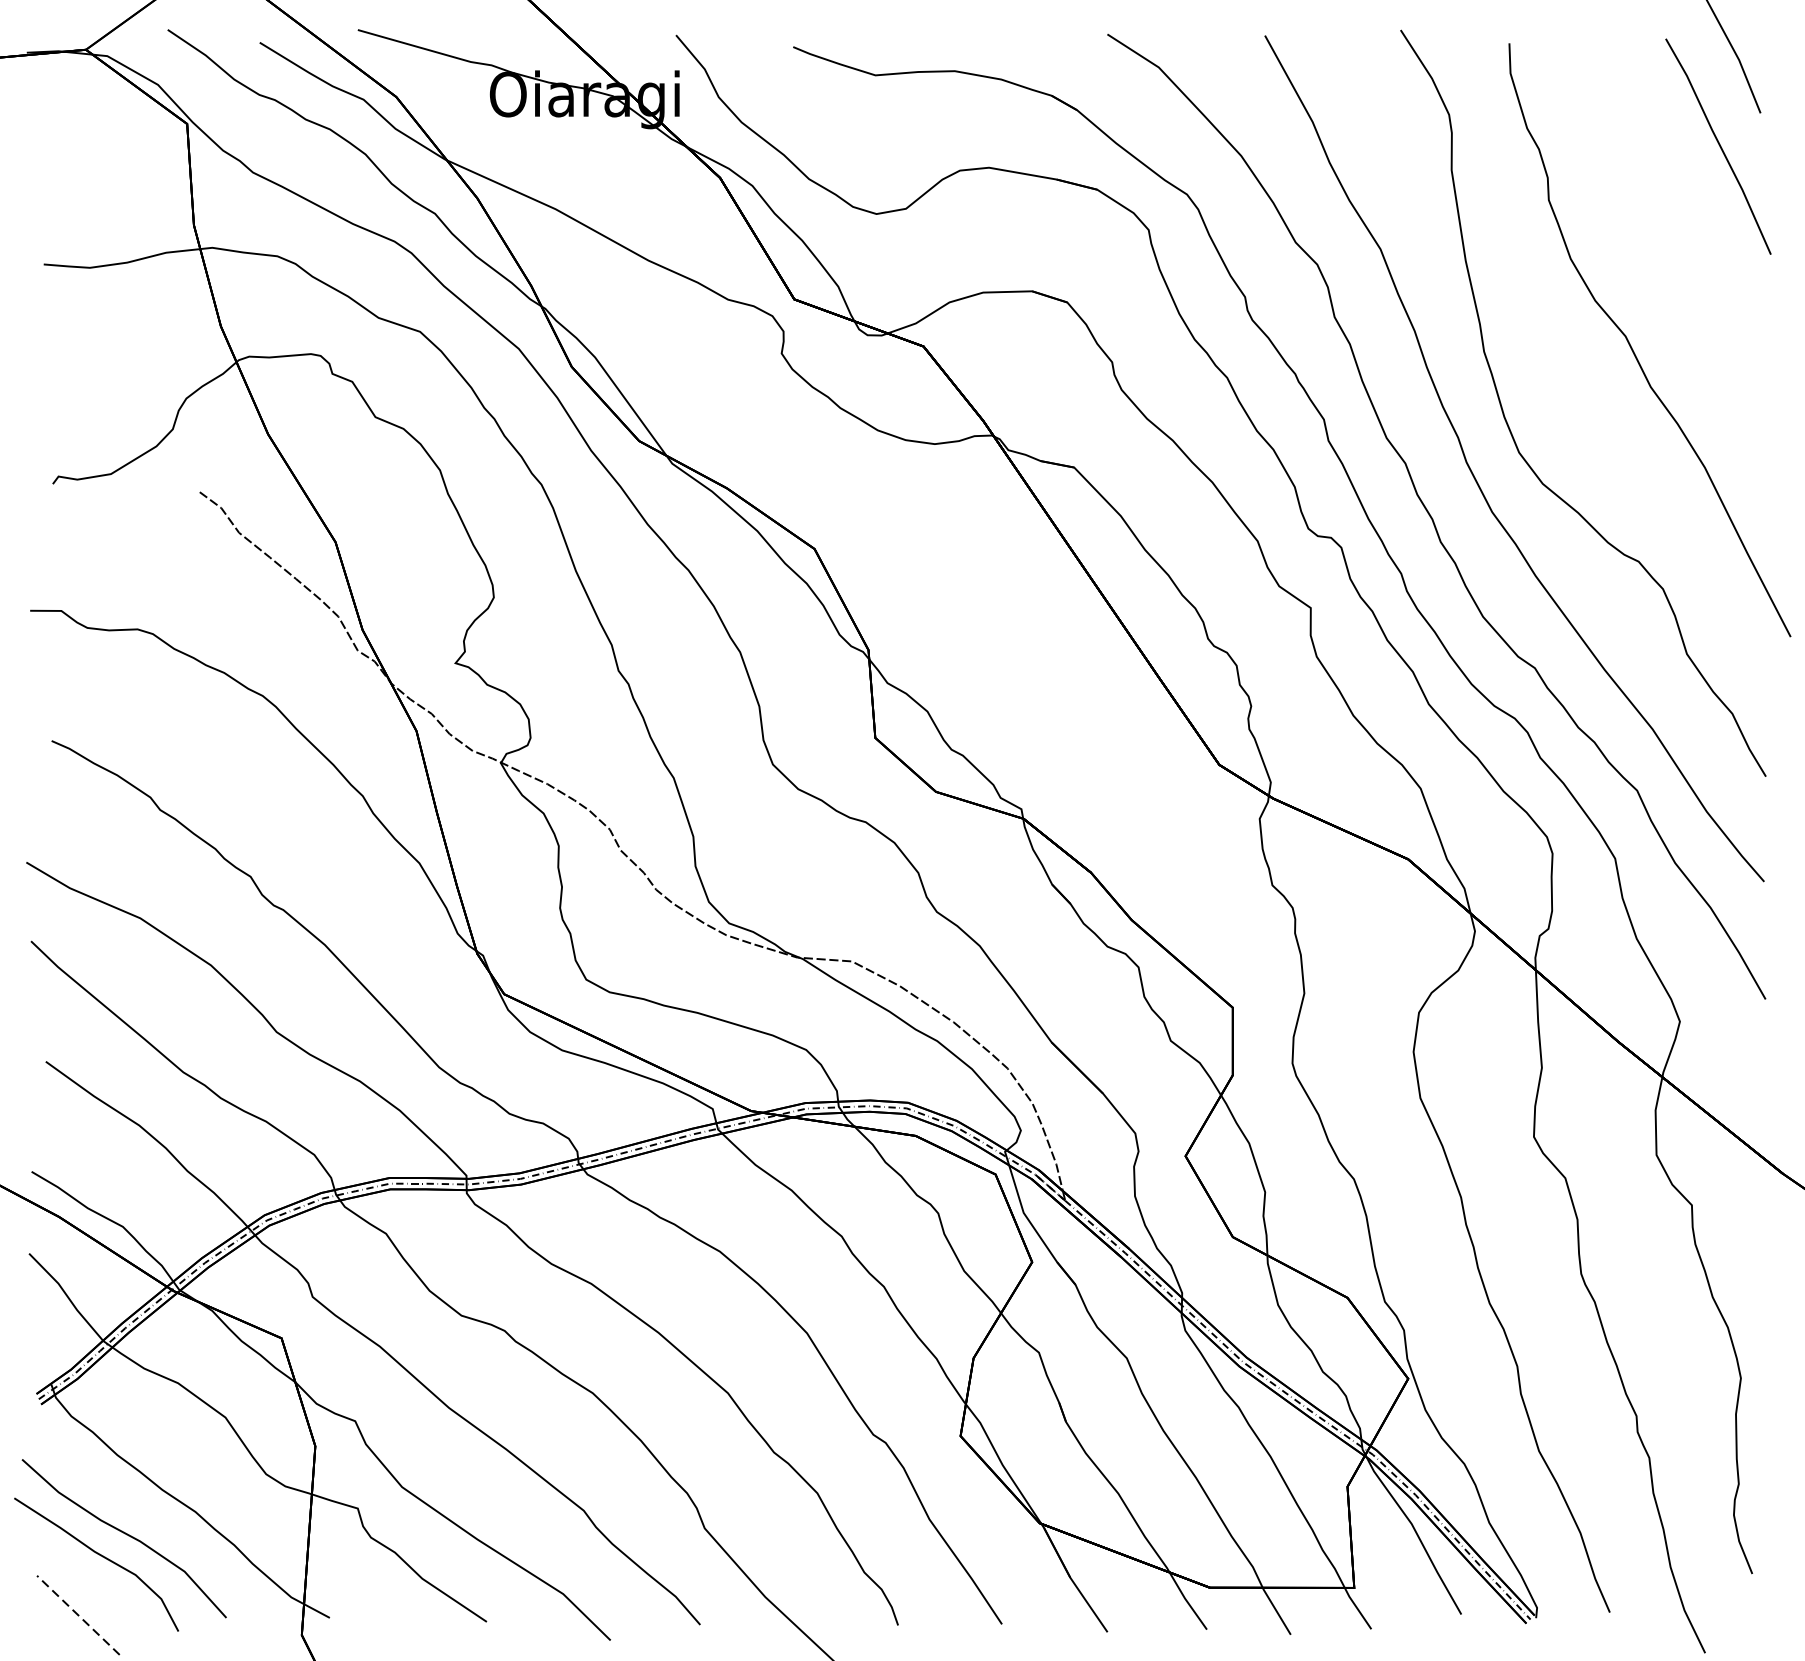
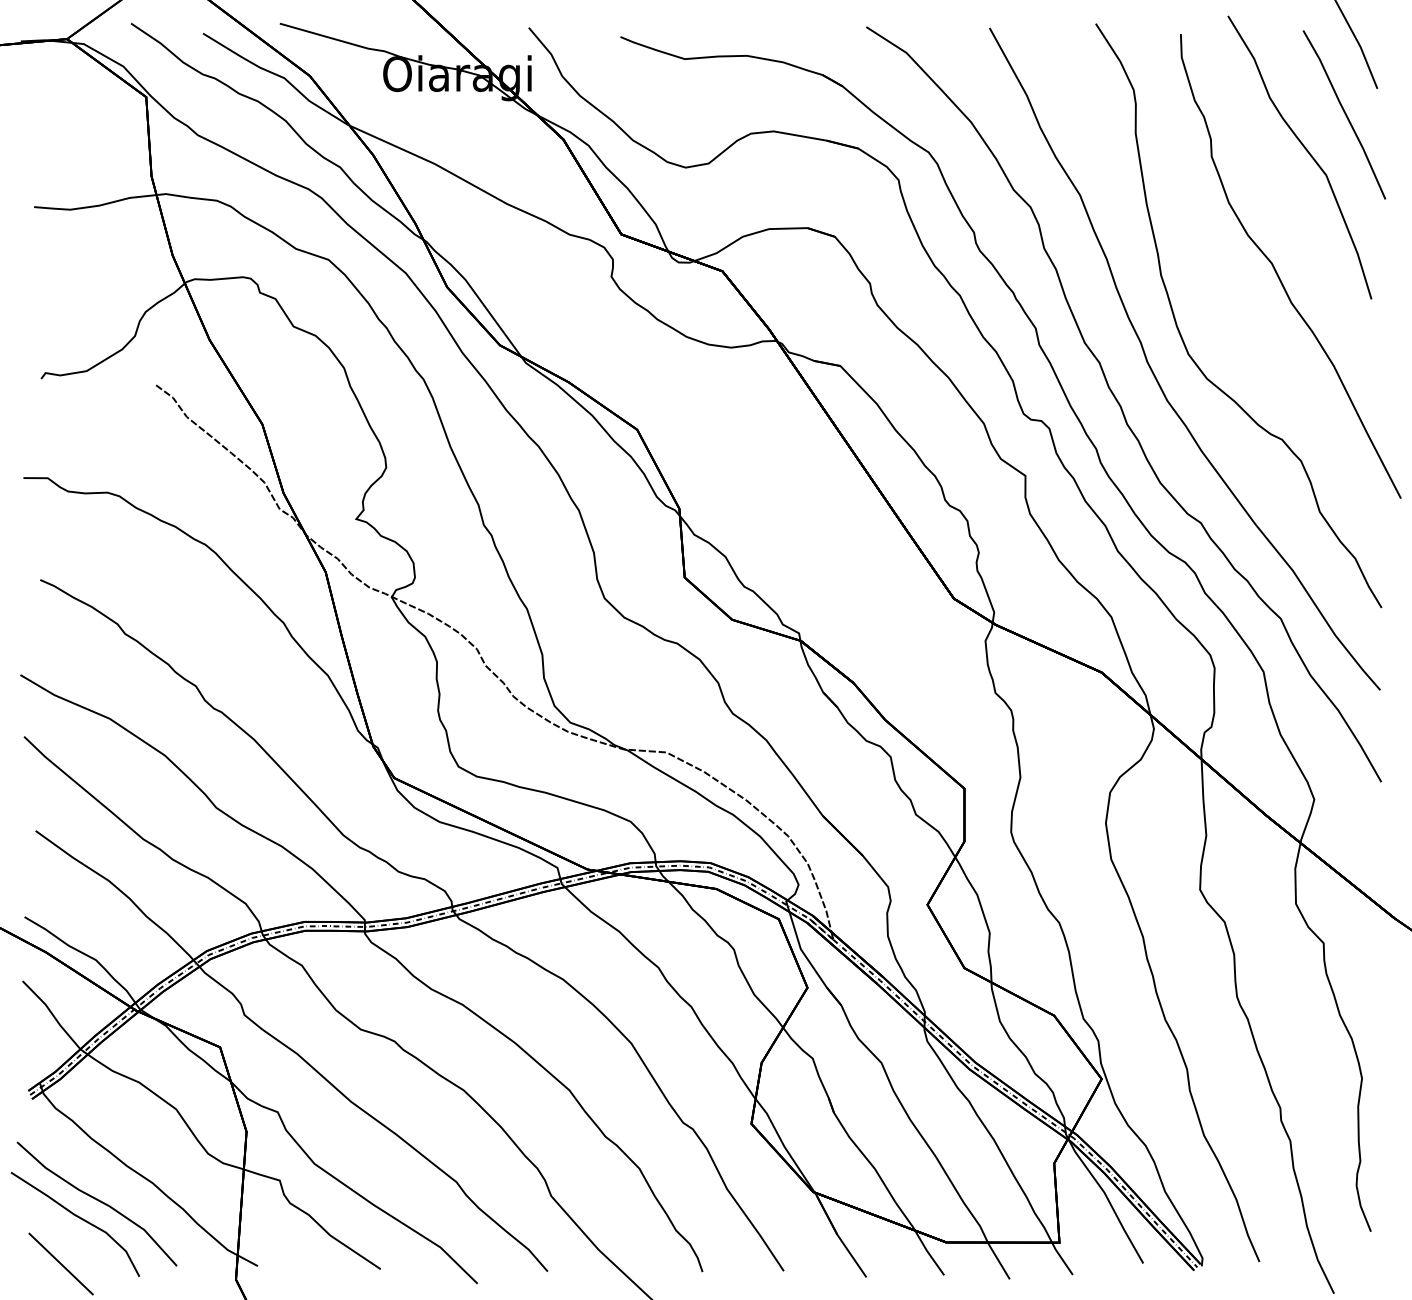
curve: (1669, 193) -> (1306, 151), added
line: (78, 1615) -> (61, 1264), dashed -> solid

